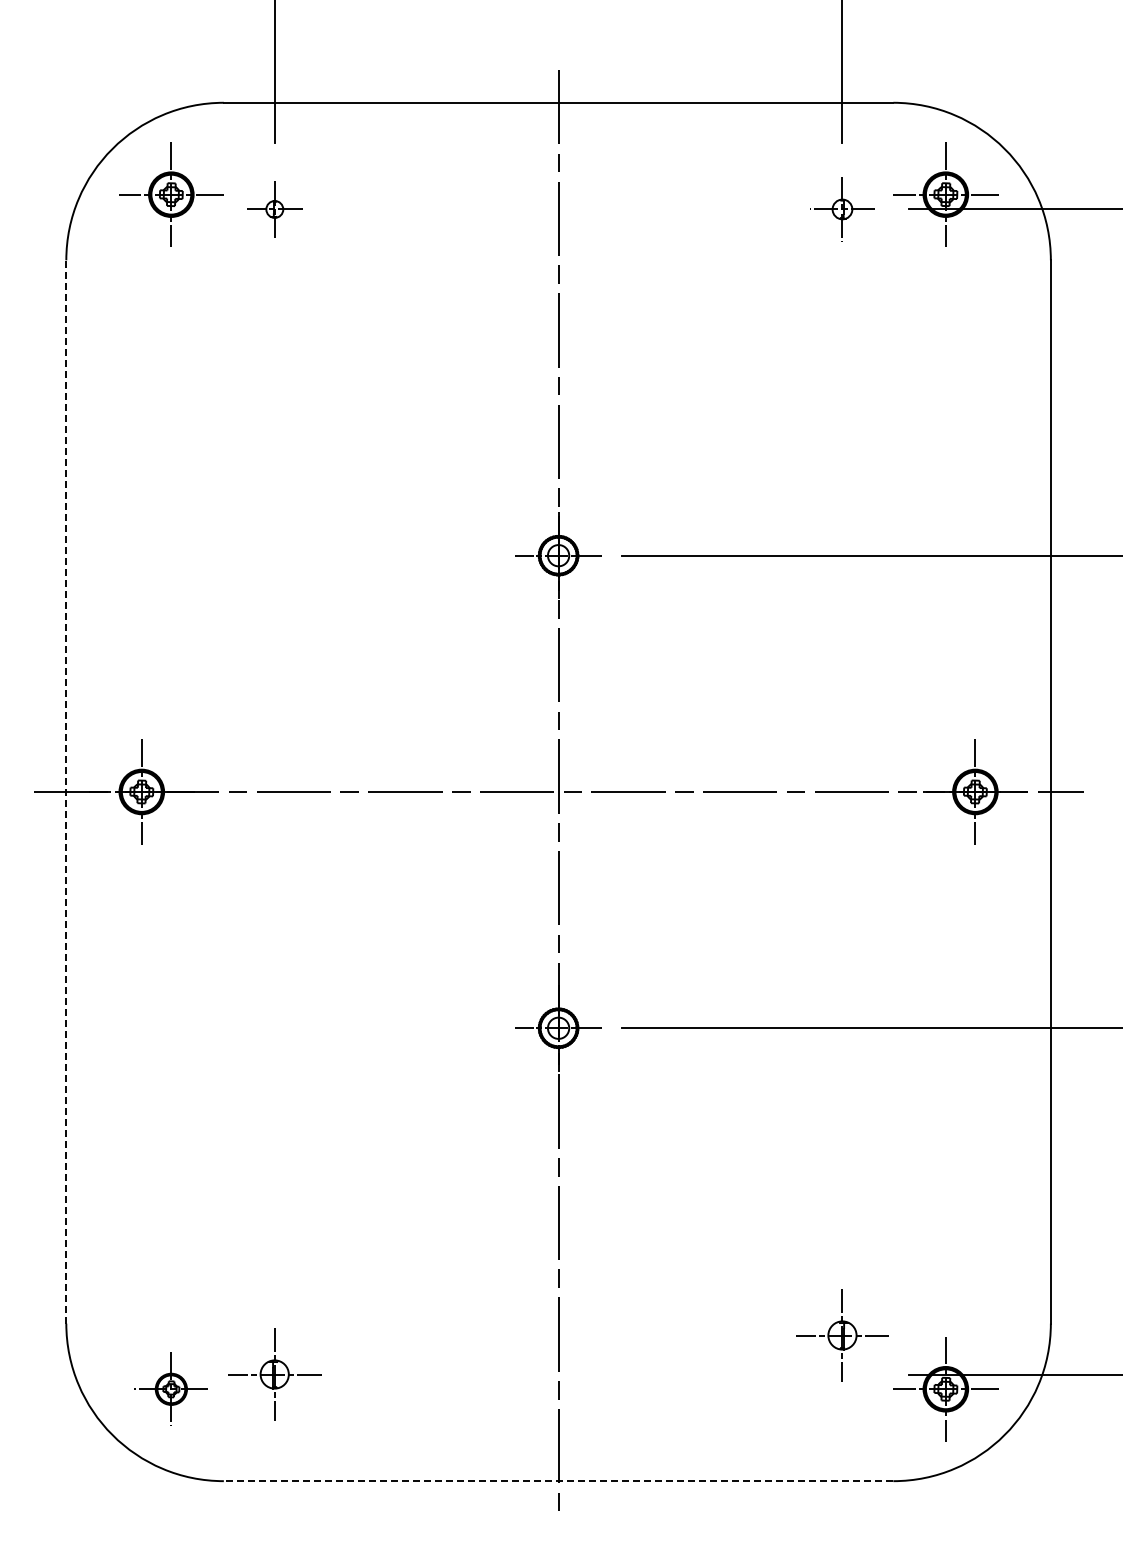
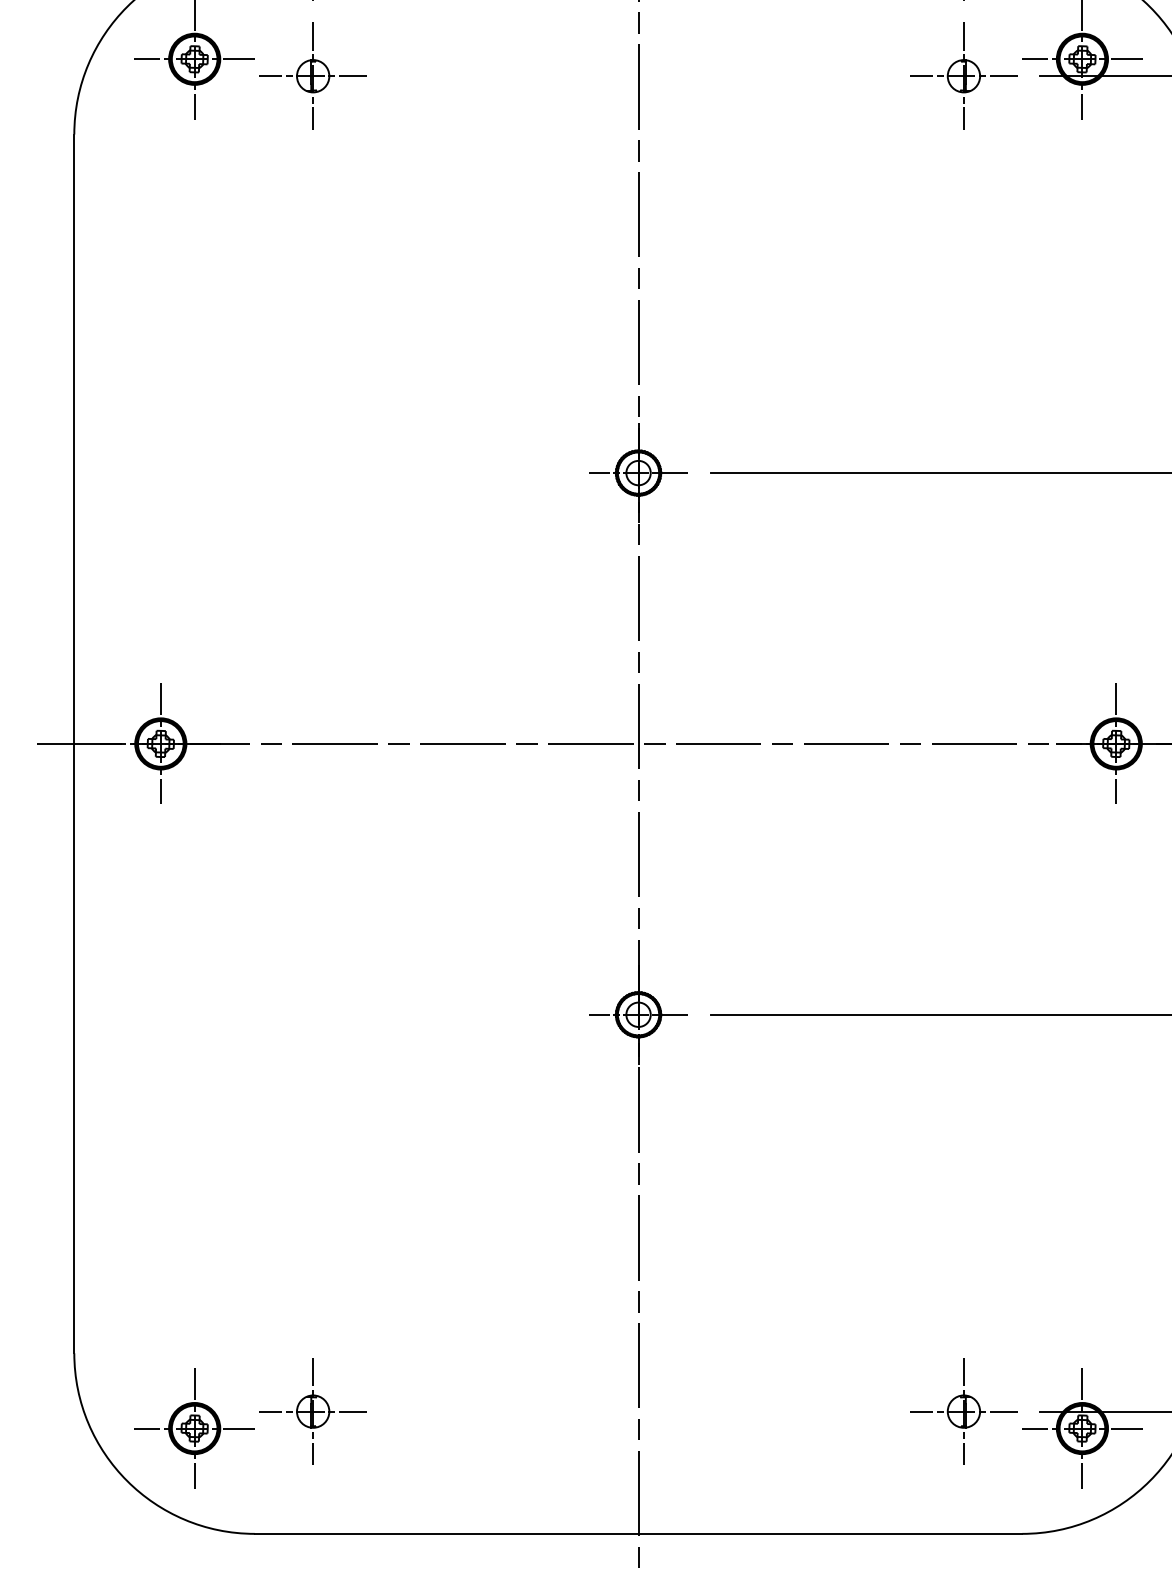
part: (274, 209) -> (312, 76), size x1.67
part: (842, 209) -> (963, 76), size x1.43
line: (66, 791) -> (74, 743), dashed -> solid
part: (842, 1335) -> (963, 1411), moved
part: (171, 1389) -> (194, 1428), size x1.43
line: (558, 1481) -> (638, 1534), dashed -> solid

